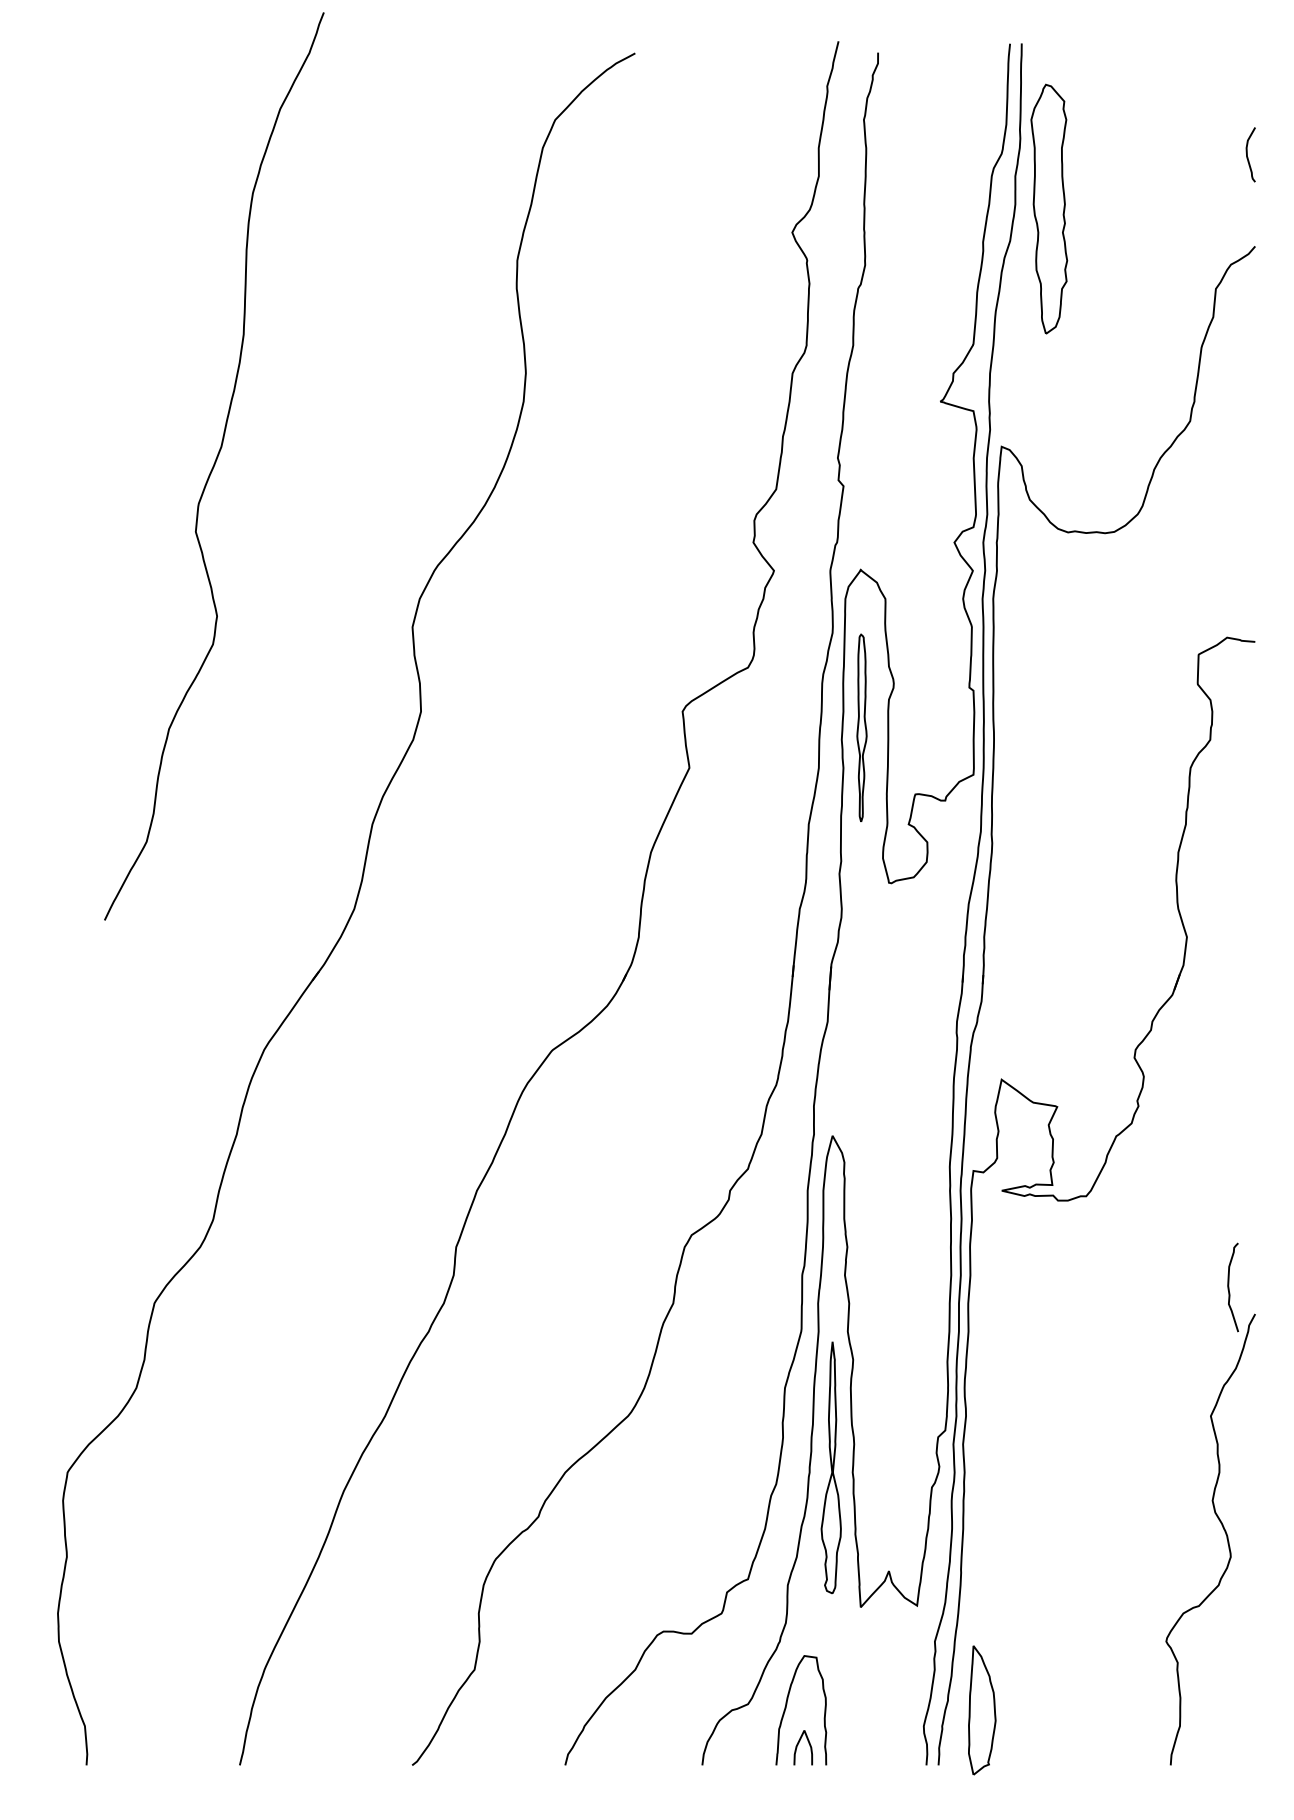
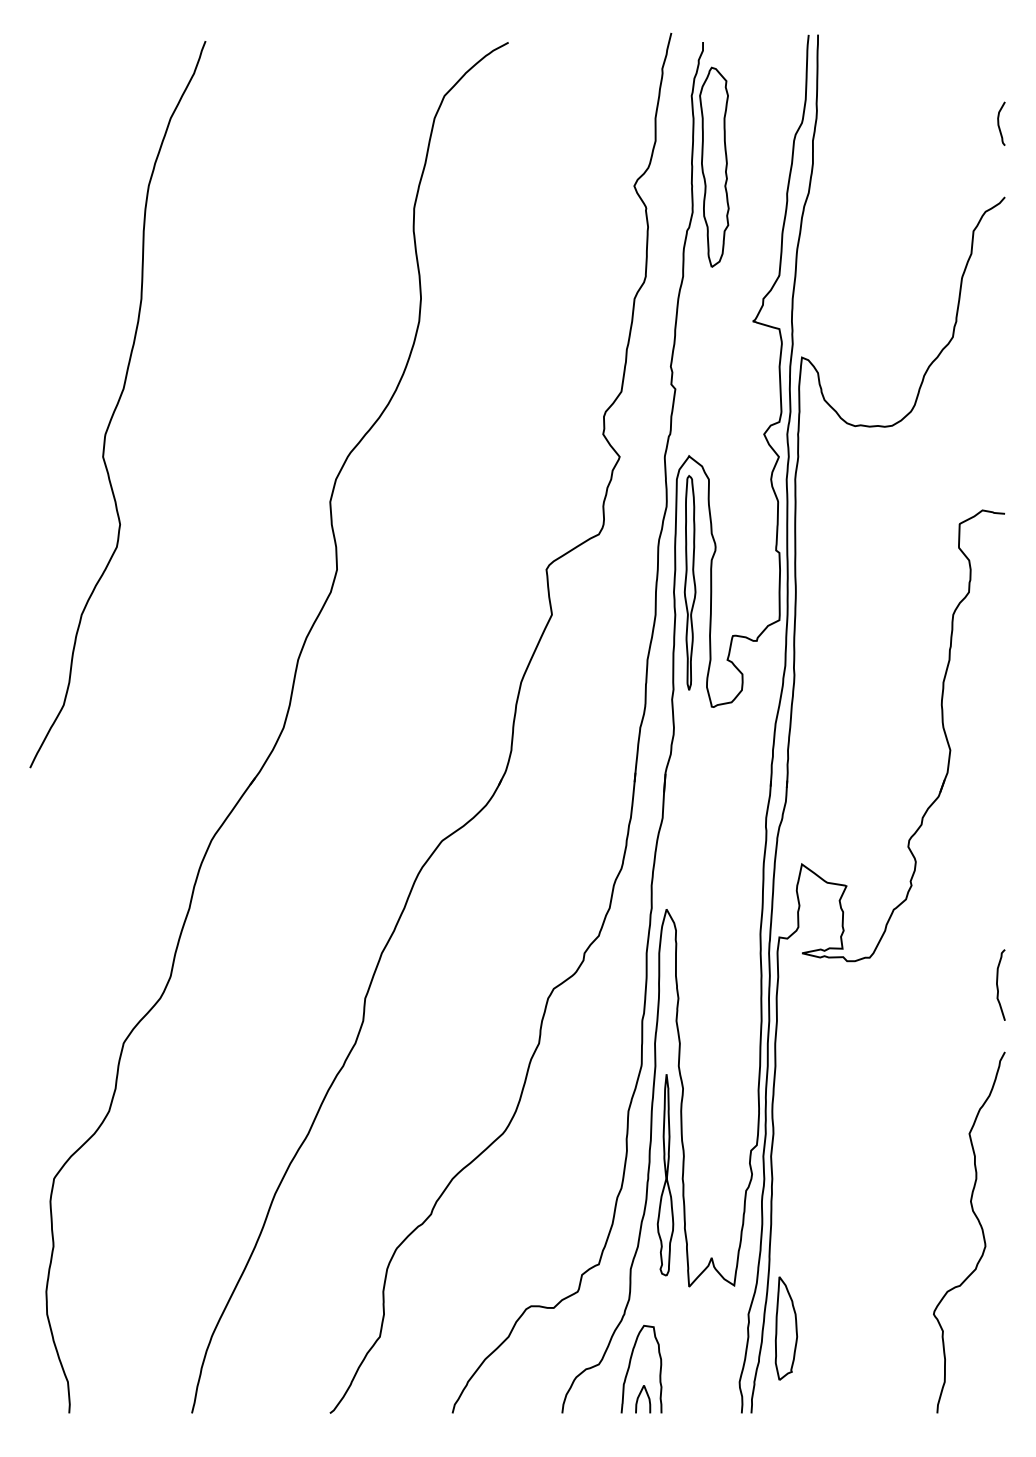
part: (1049, 208) -> (714, 166), moved
curve: (214, 466) -> (118, 404), moved
part: (861, 727) -> (689, 582), size x1.43
curve: (1229, 1287) -> (998, 985), moved
part: (982, 1710) -> (786, 1328), moved

